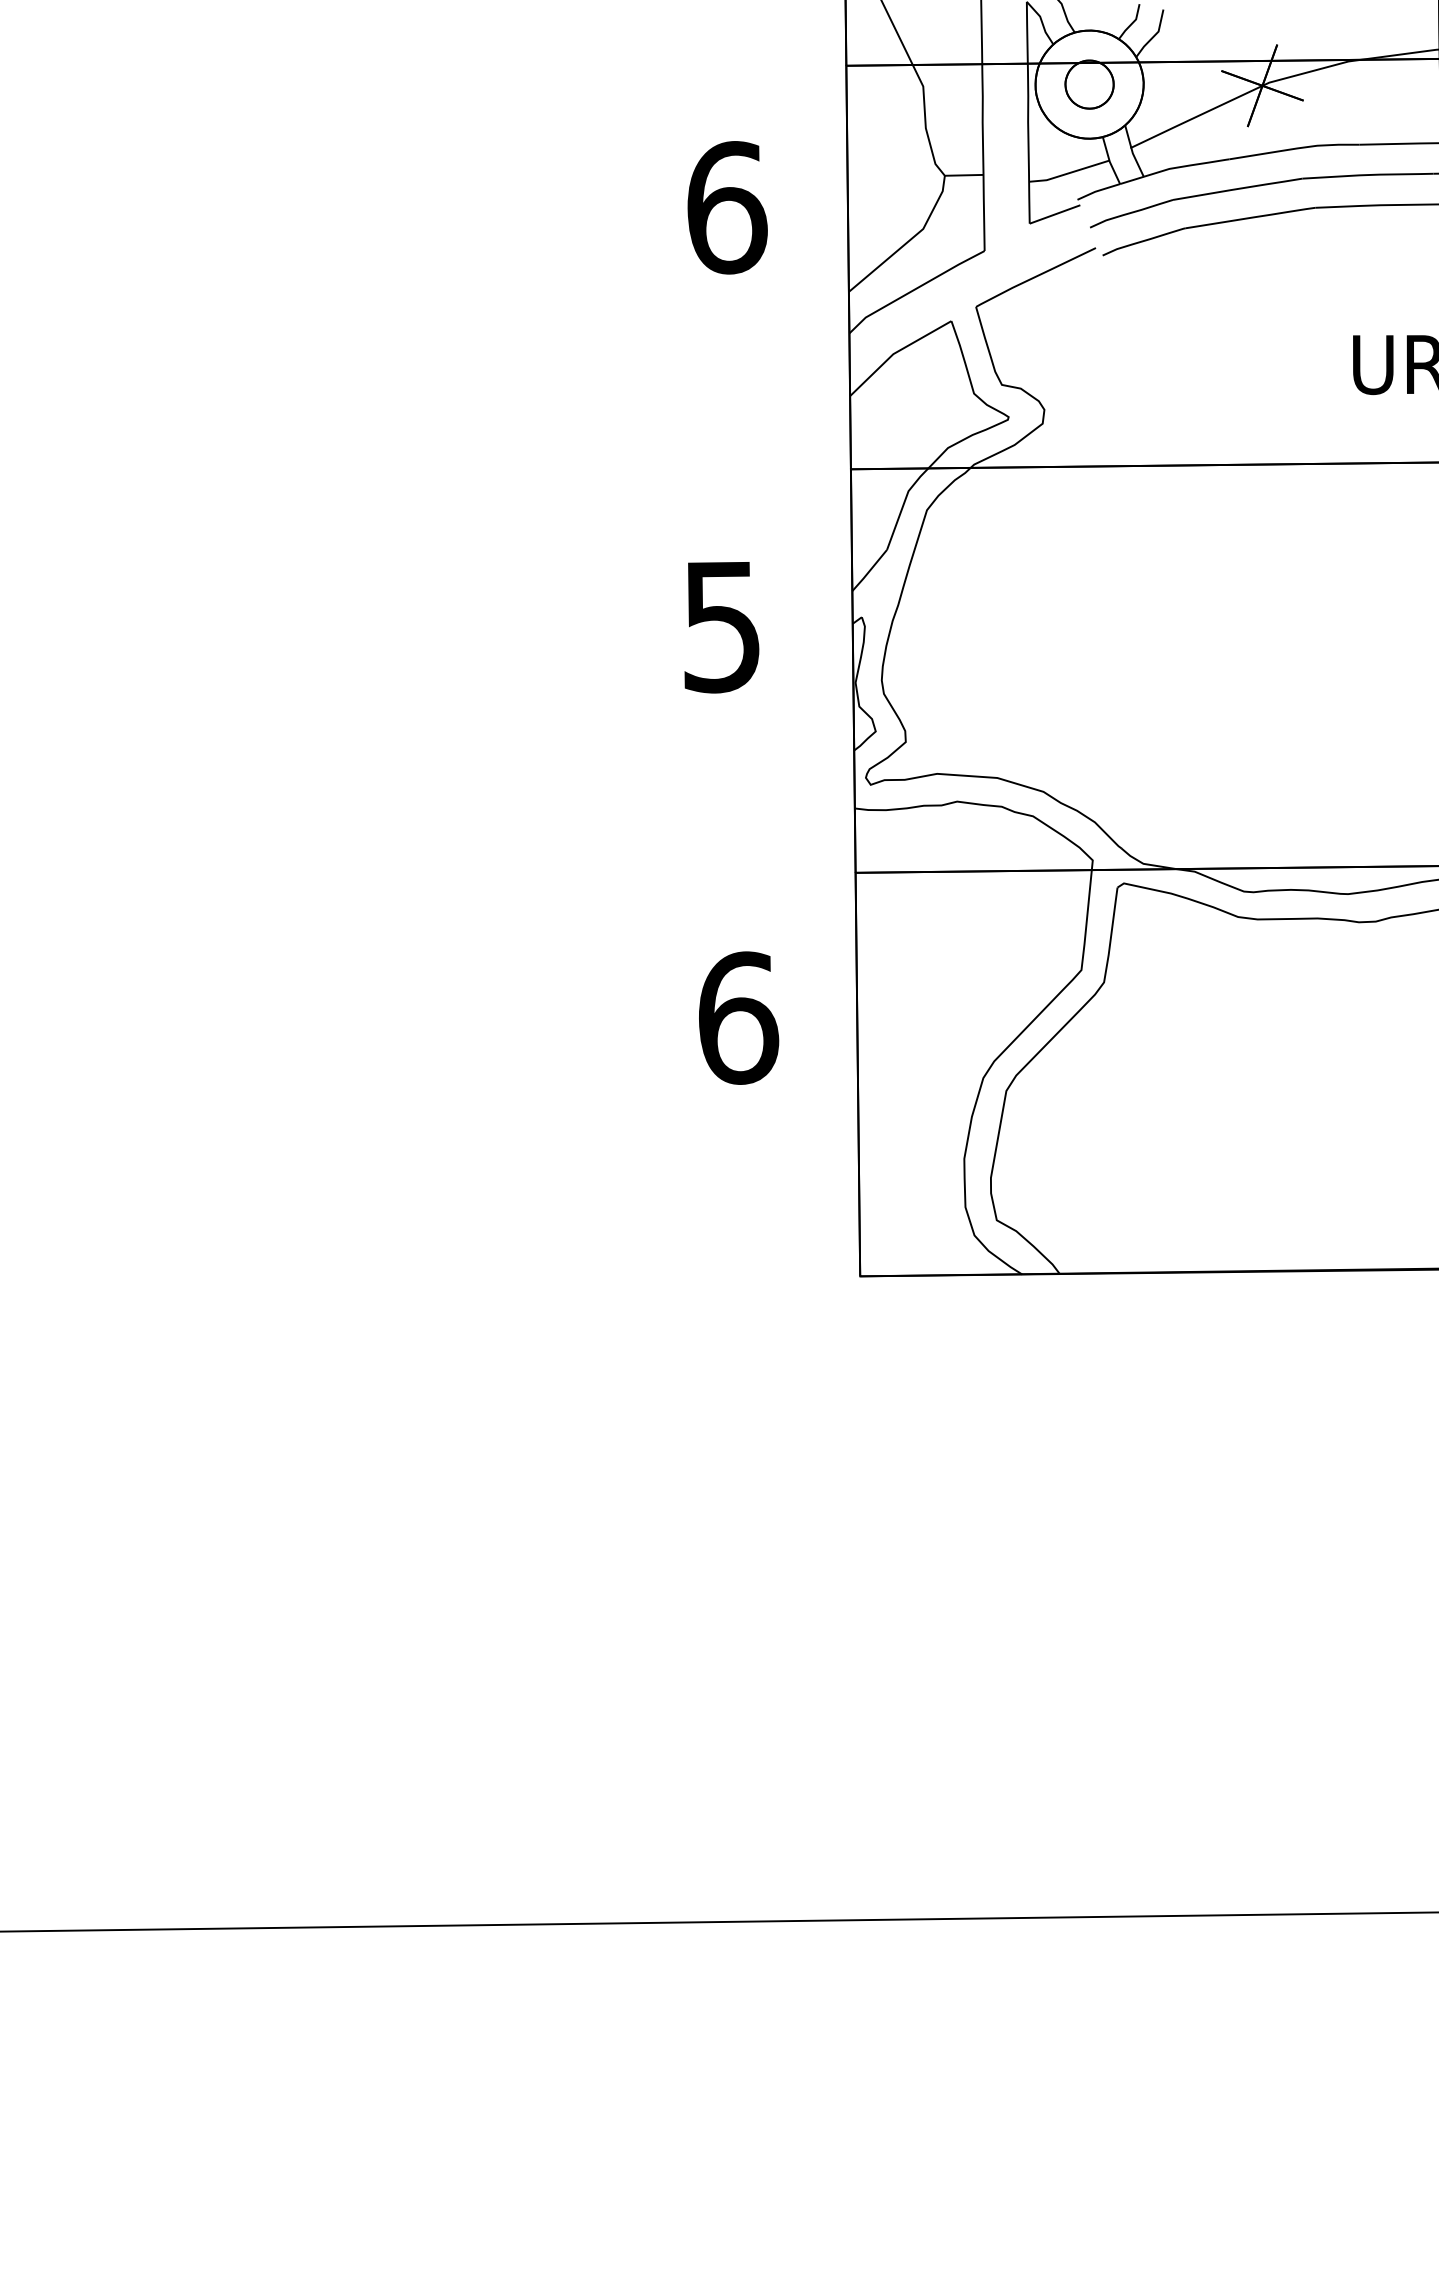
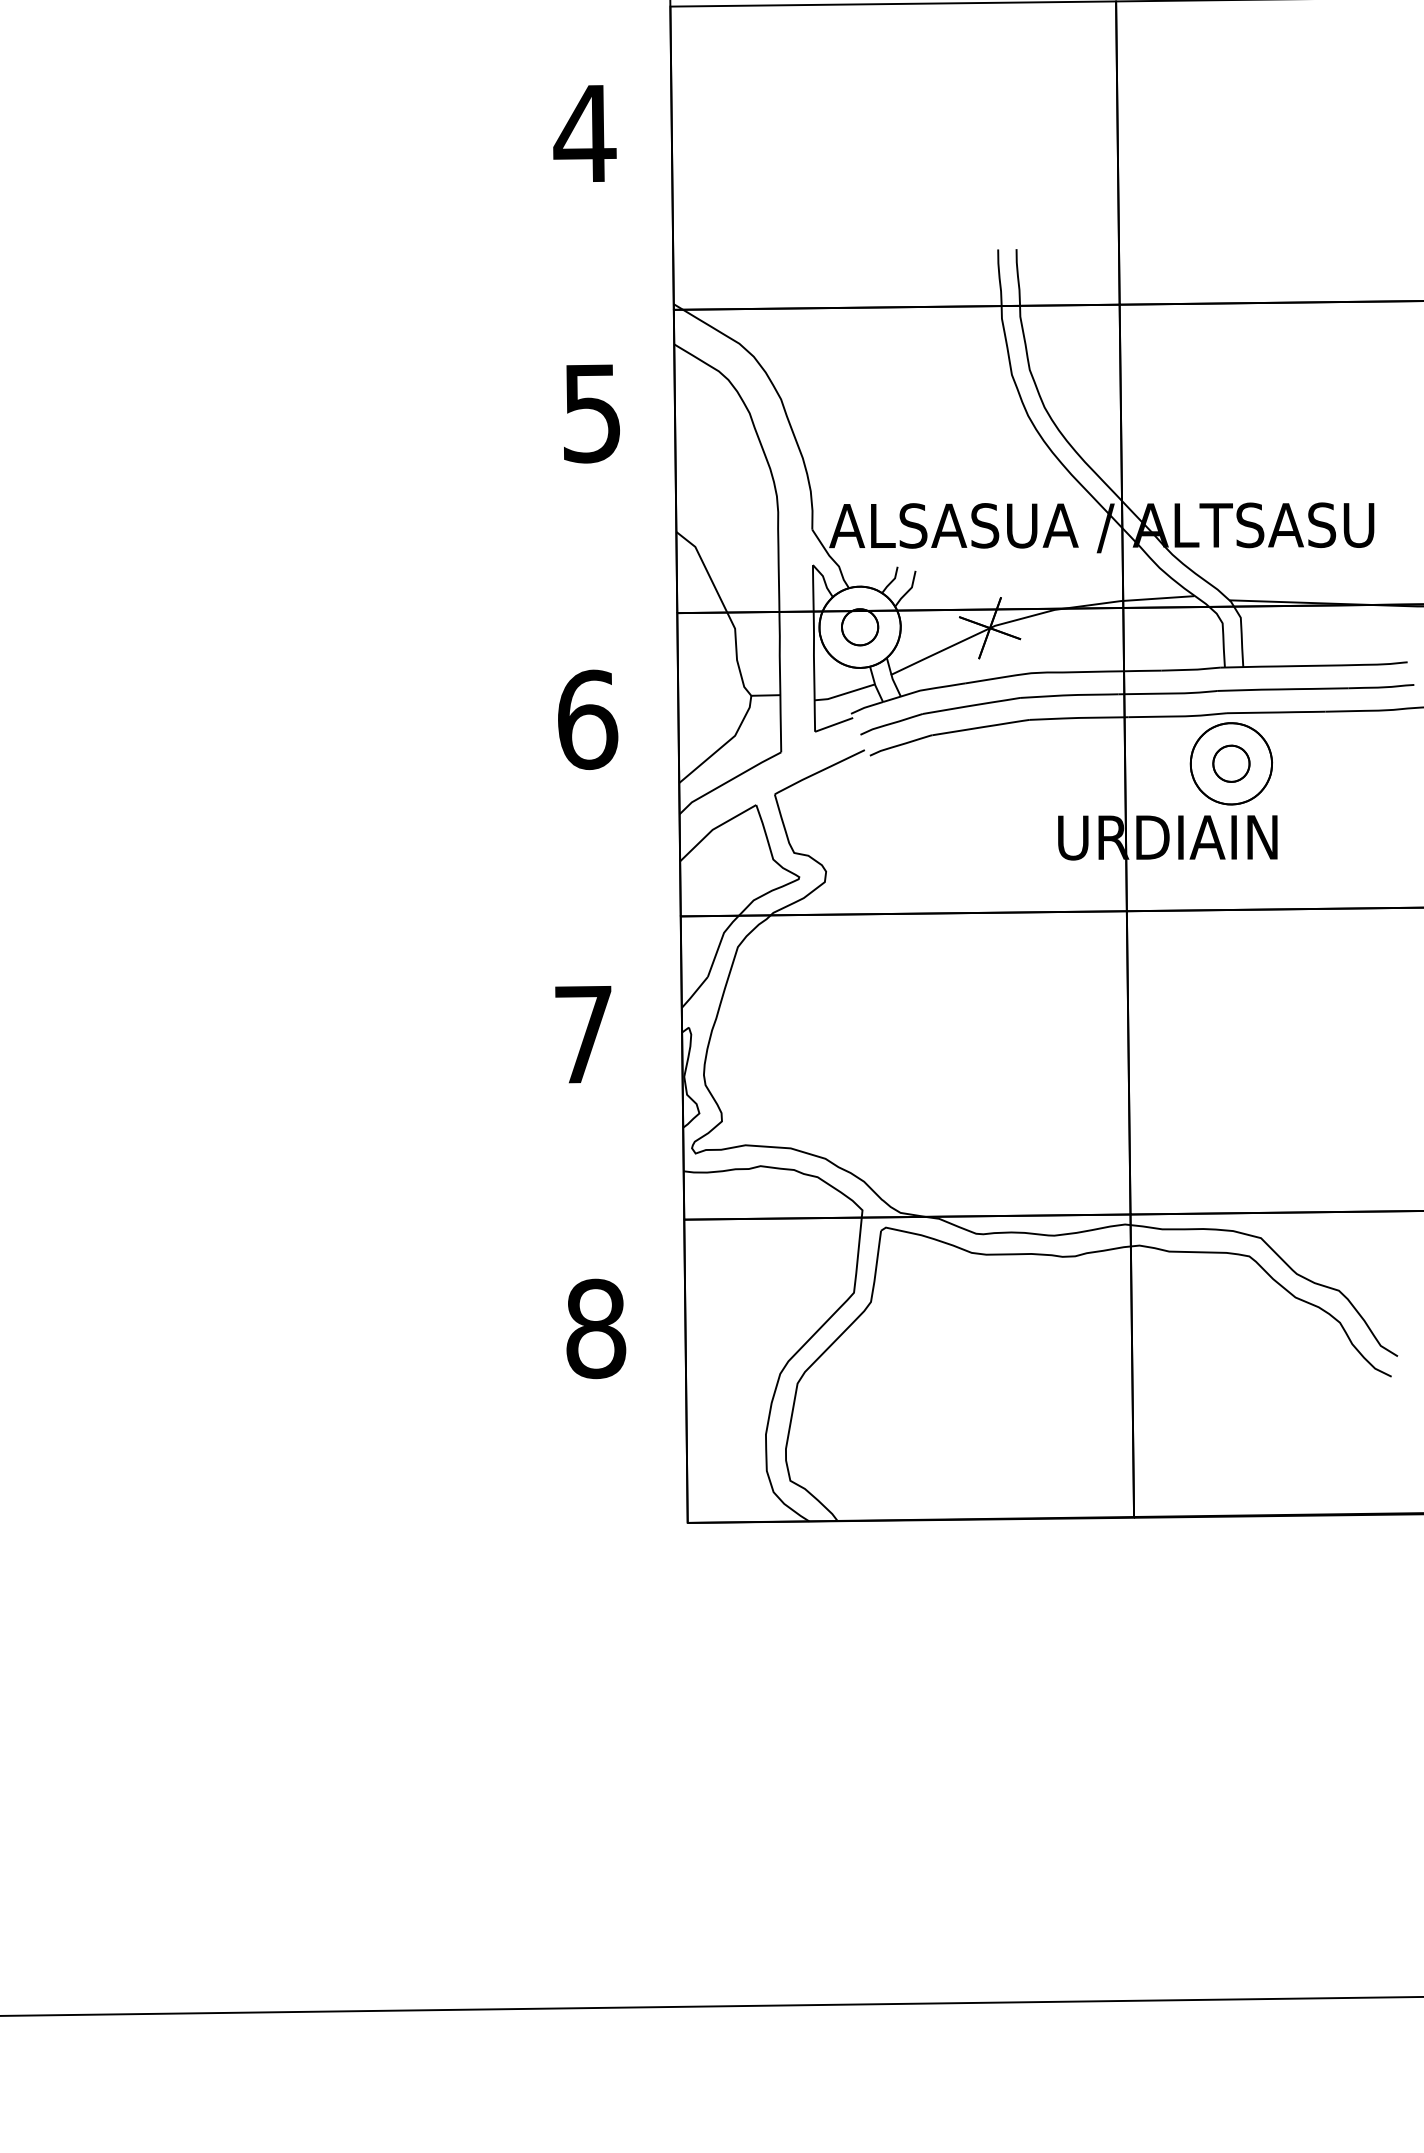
text: (721, 627) -> (583, 1035), 5 -> 7
text: (738, 1017) -> (596, 1328), 6 -> 8

